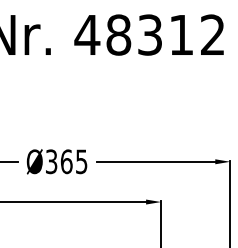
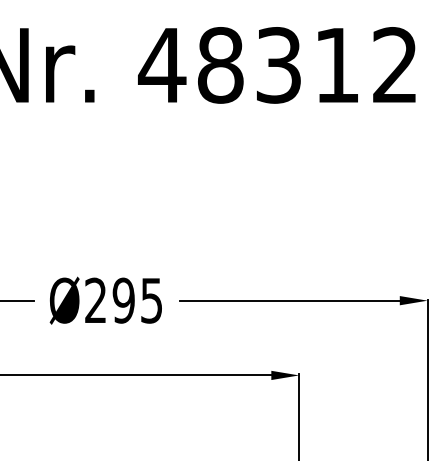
text: (59, 161) -> (110, 300), Ø365 -> Ø295

